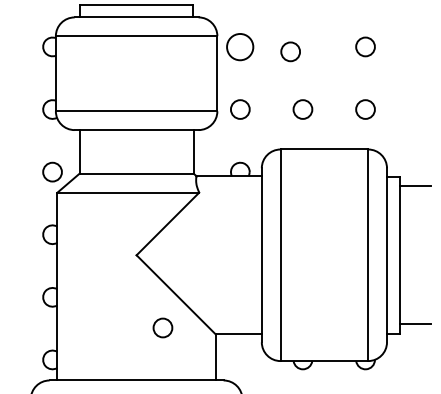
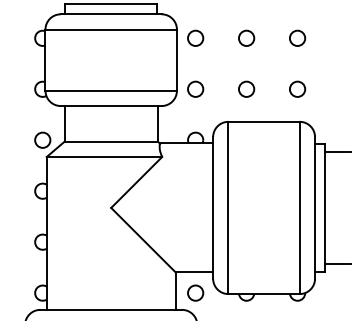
circle: (240, 45) -> (195, 37), size x0.71
circle: (290, 50) -> (246, 37), moved
circle: (162, 327) -> (195, 292), moved

